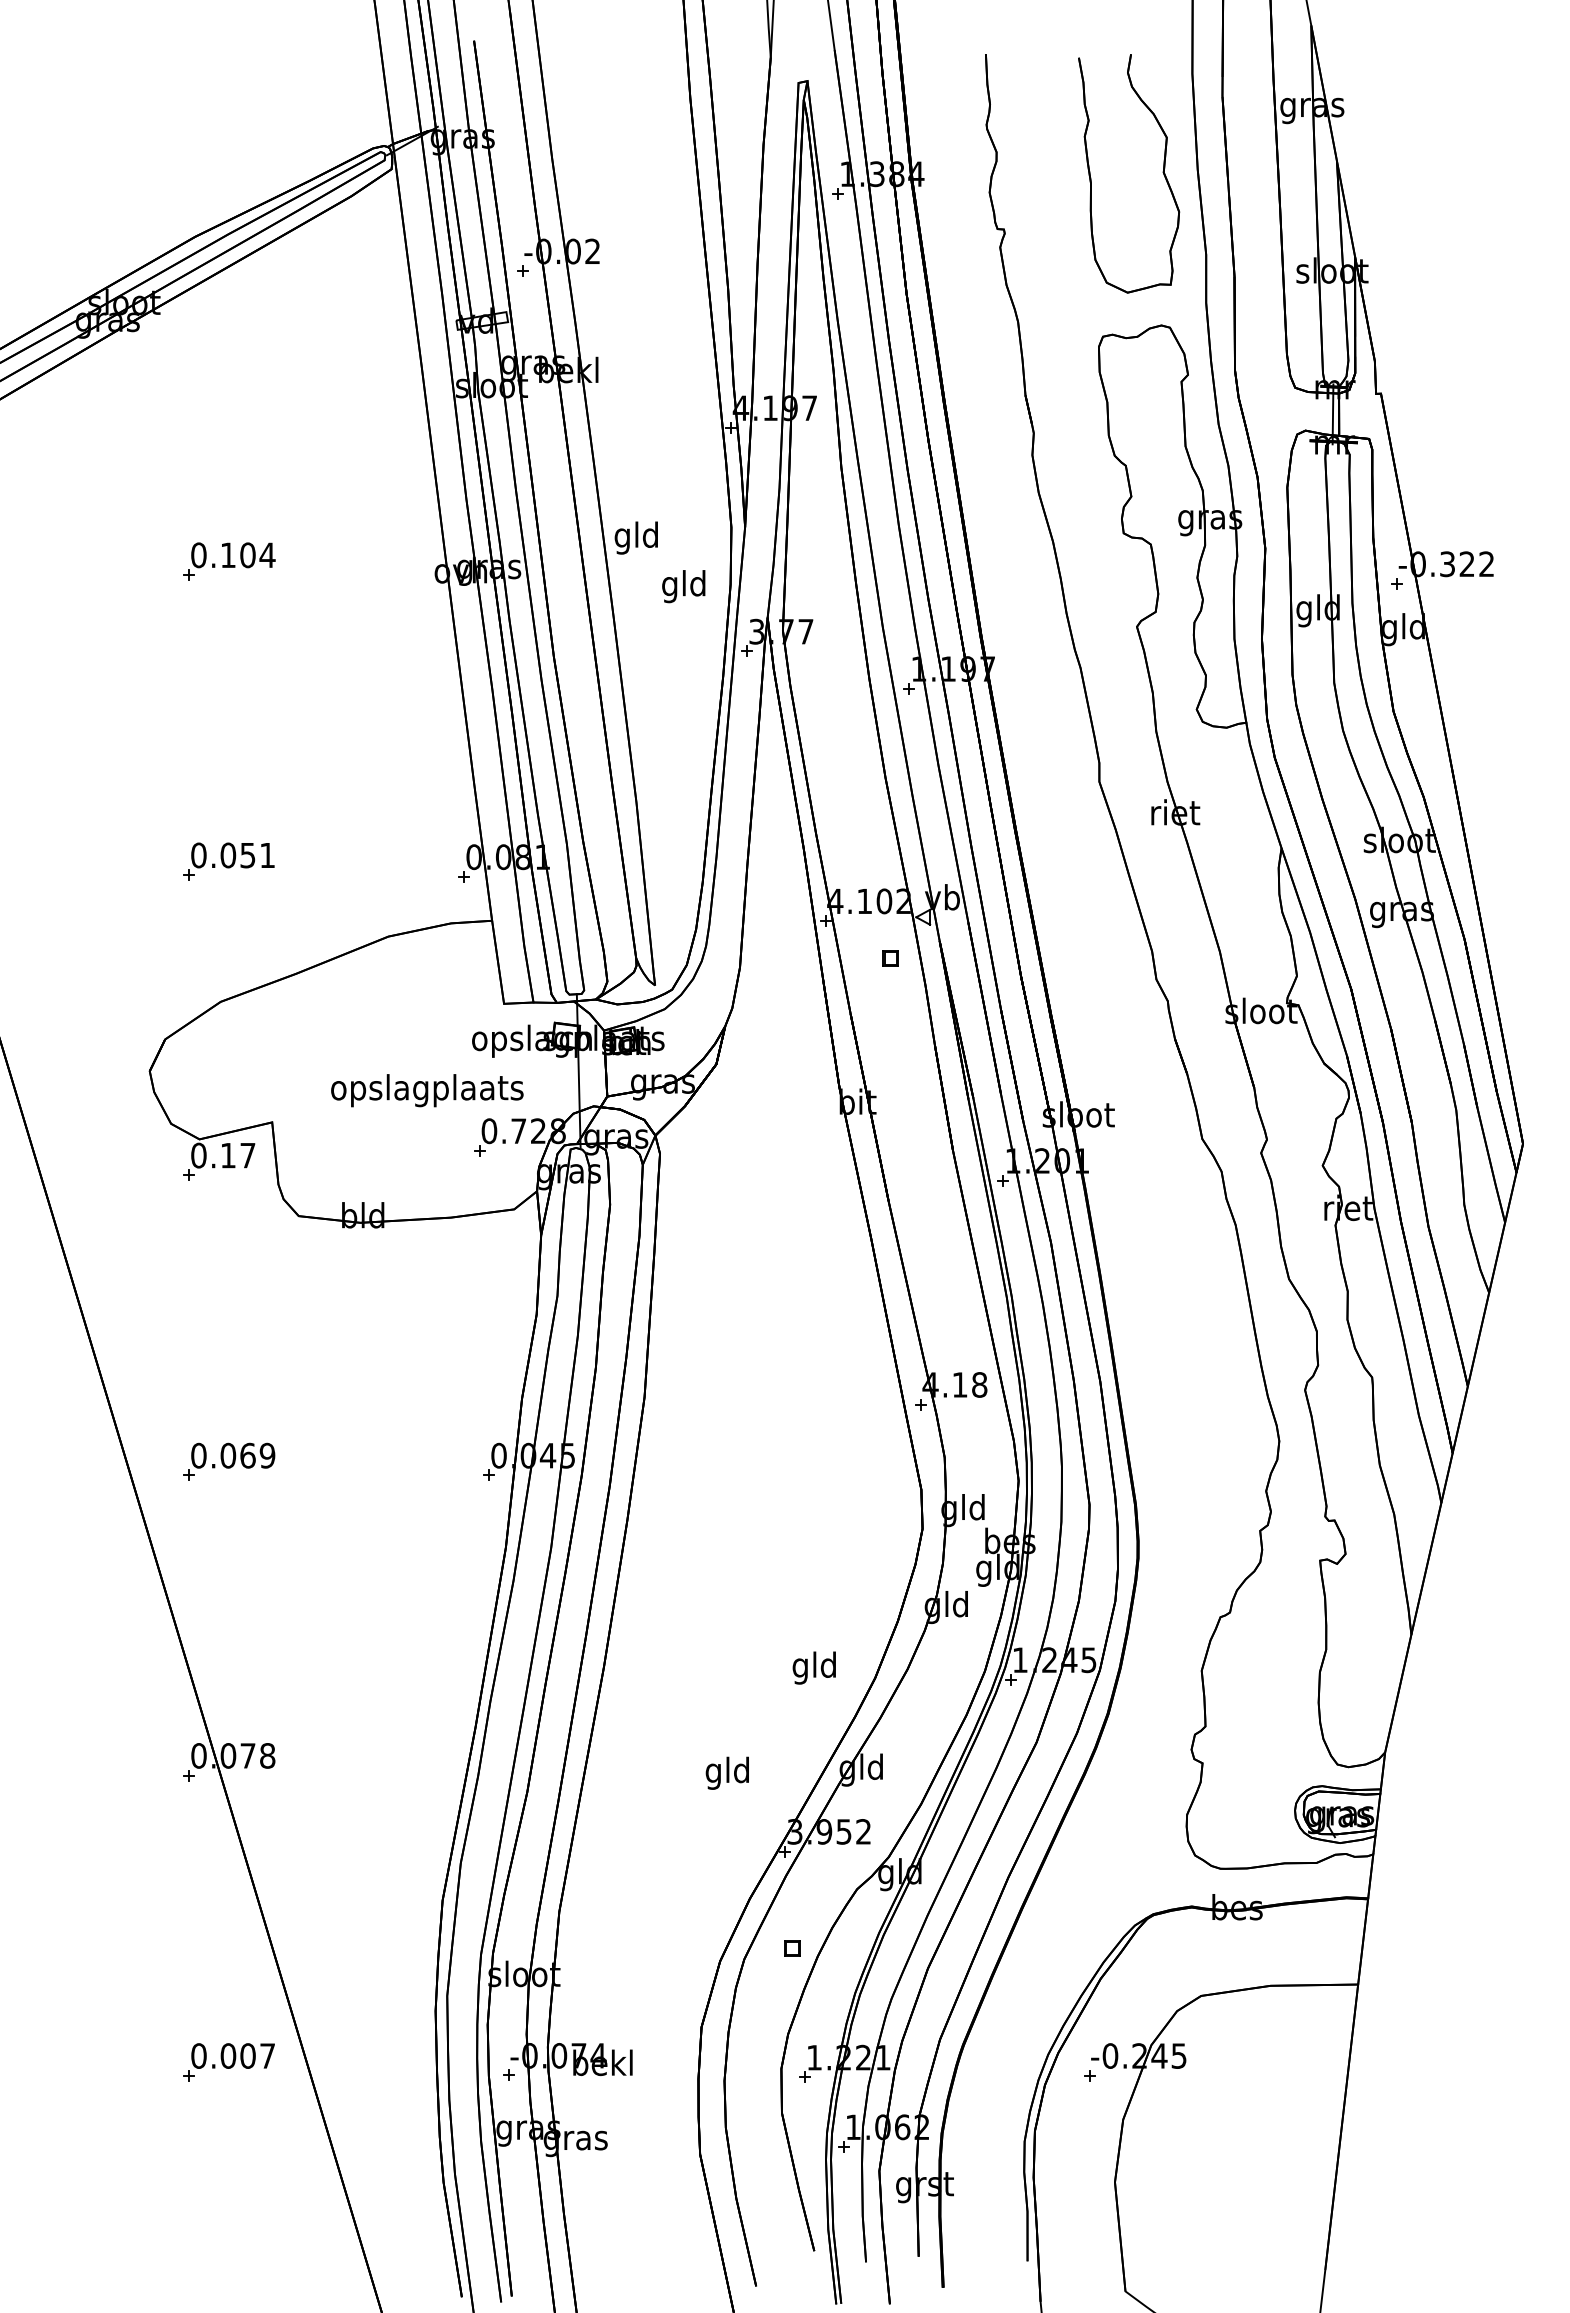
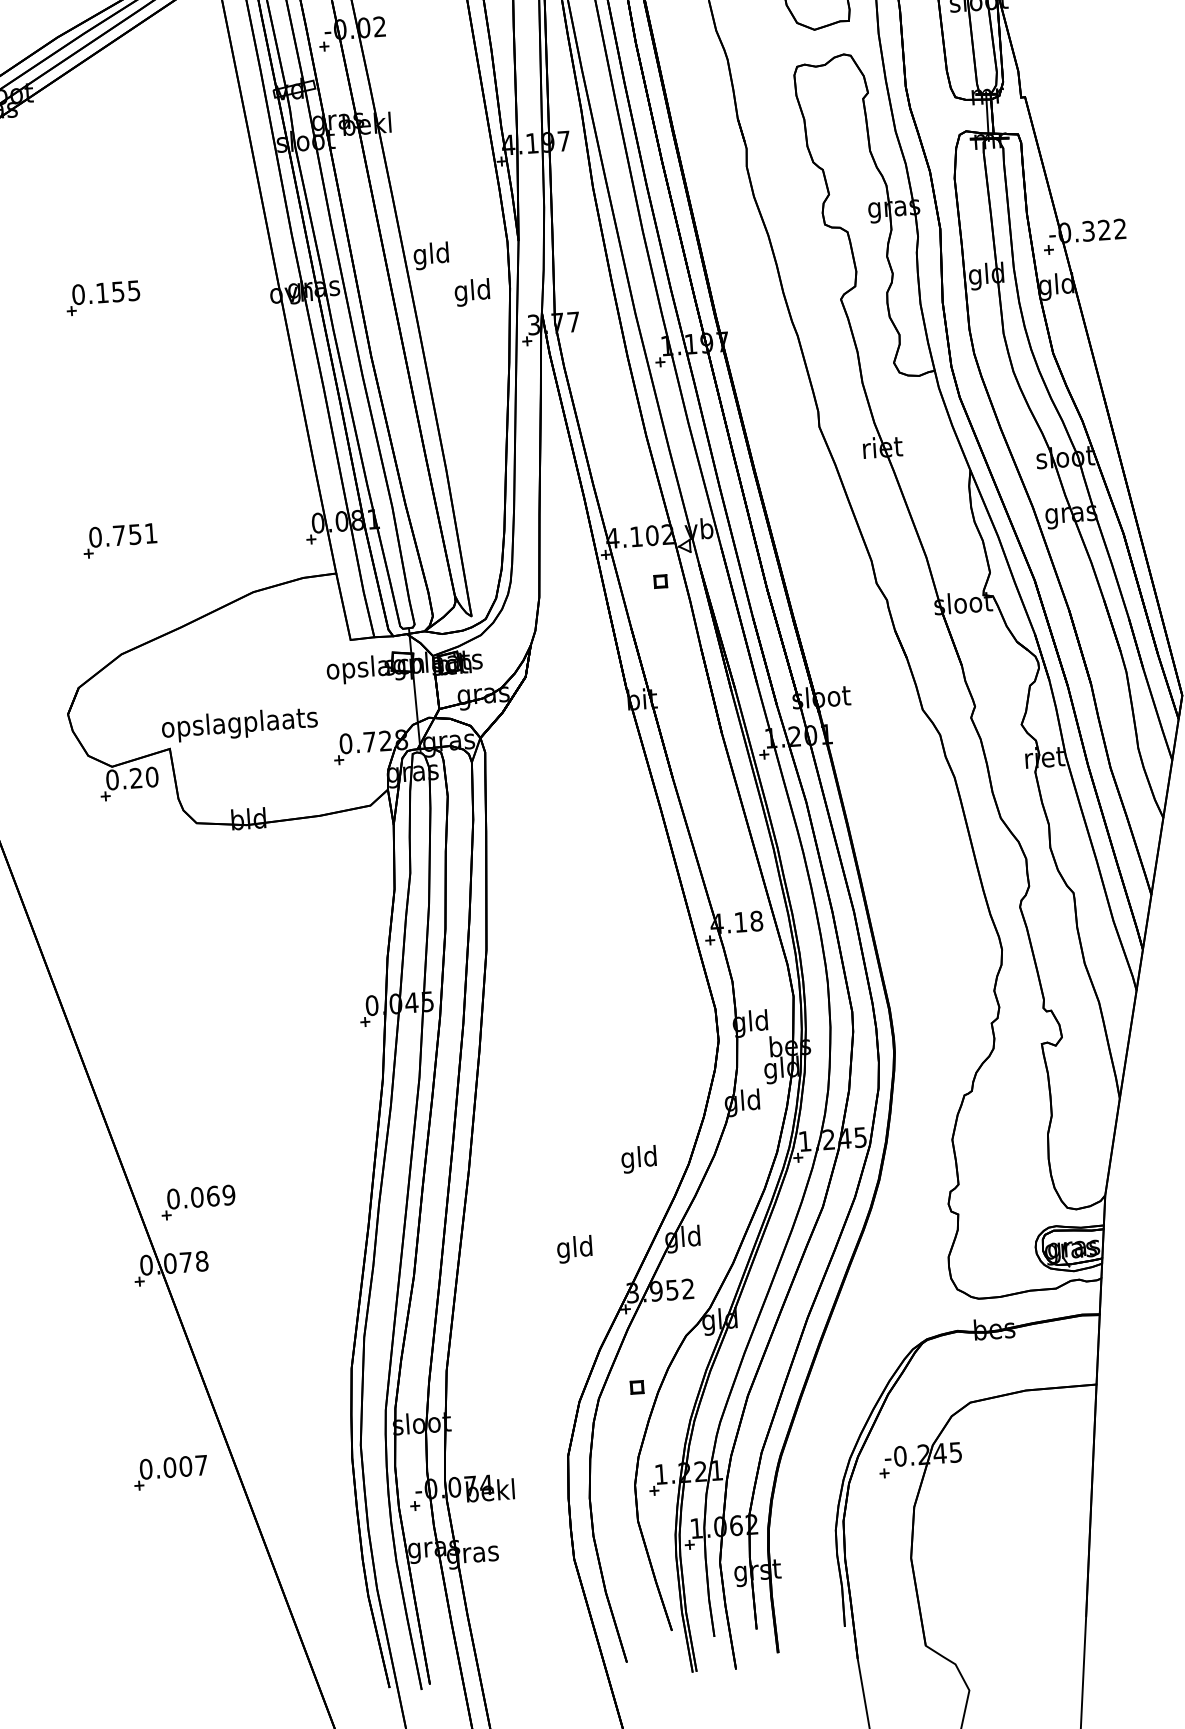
text: (257, 555) -> (125, 291), 0.104 -> 0.155
text: (228, 855) -> (119, 535), 0.051 -> 0.751
text: (427, 1090) -> (239, 724), moved
text: (237, 1155) -> (143, 777), 0.17 -> 0.20
part: (229, 1461) -> (198, 1201), moved
part: (228, 2062) -> (170, 1472), moved

